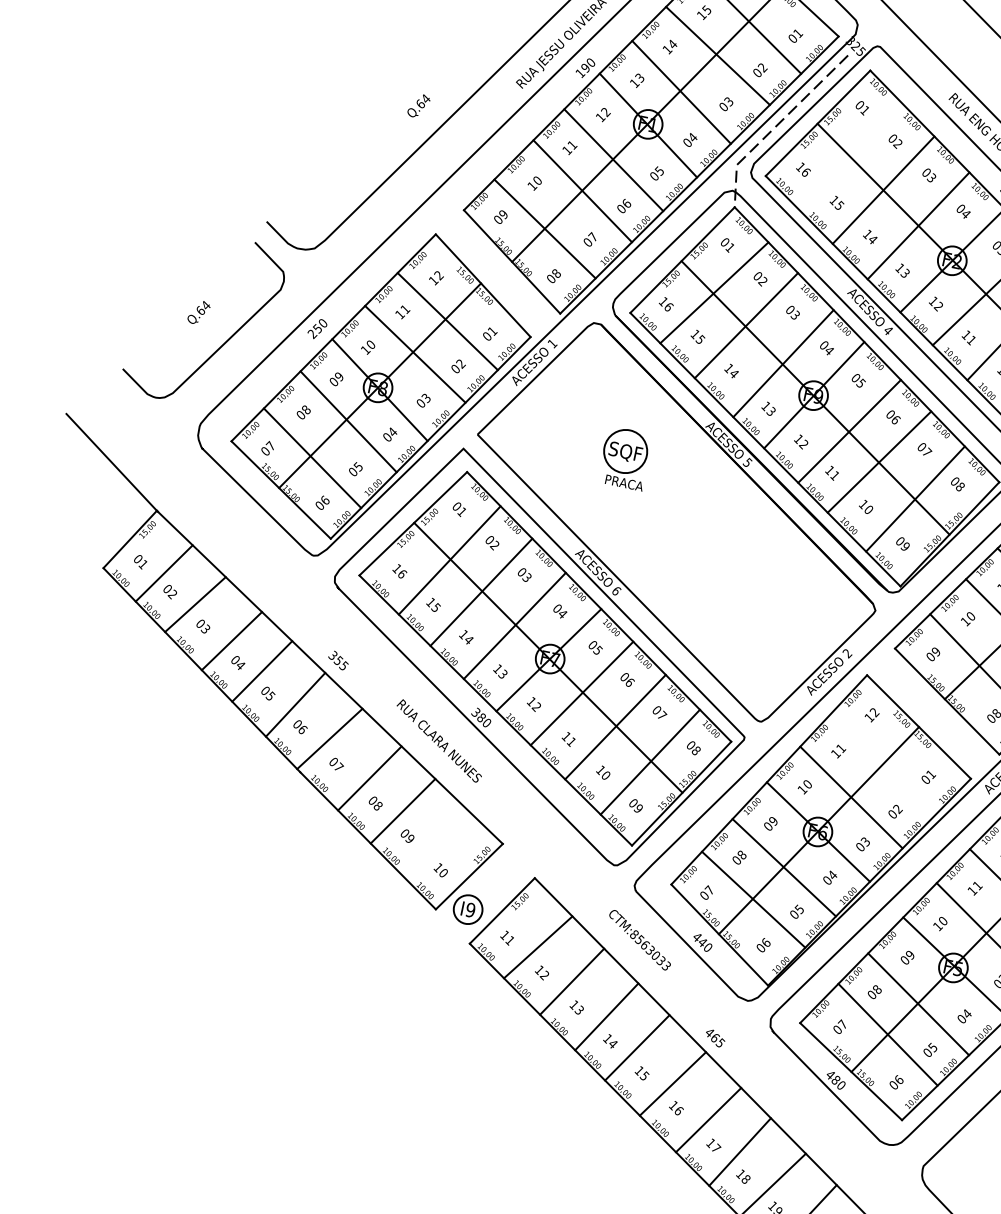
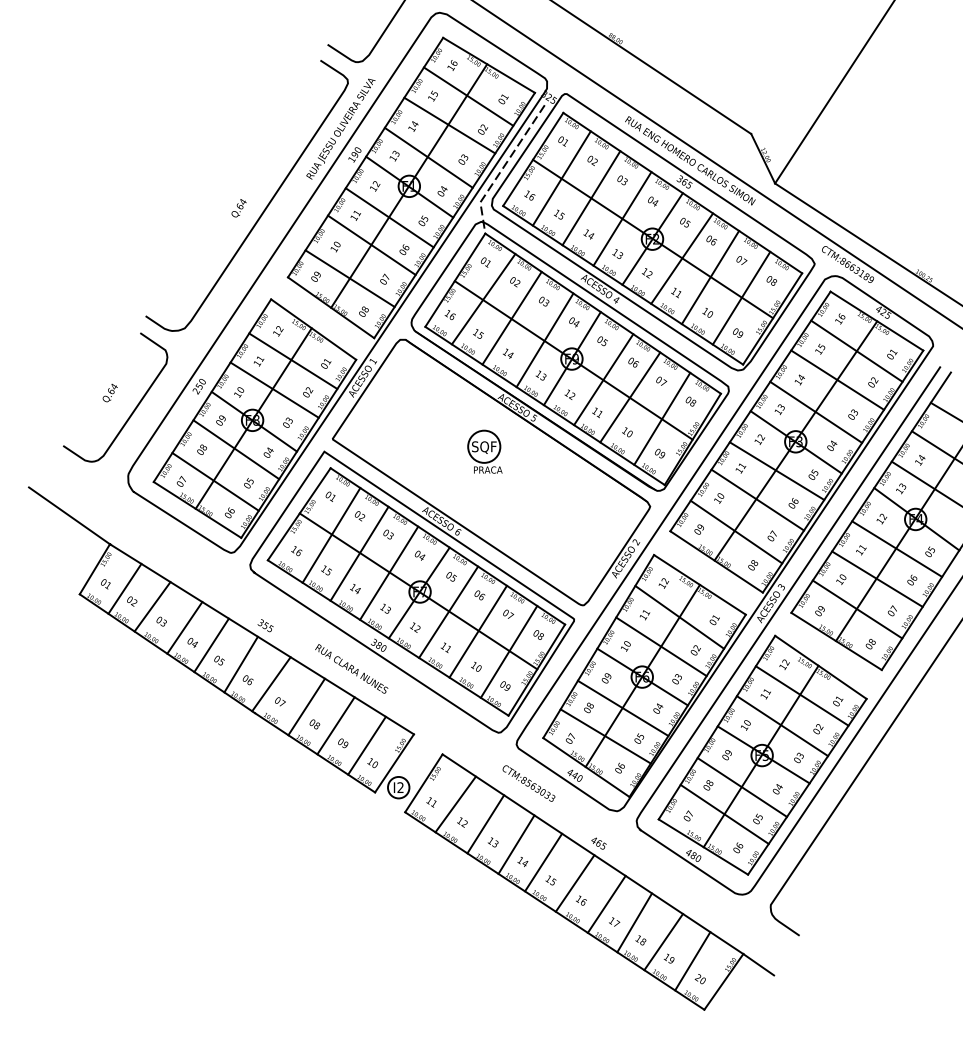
line: (849, 156) -> (561, 178), added
part: (624, 457) -> (484, 451), moved
line: (883, 762) -> (679, 616), added
line: (437, 845) -> (366, 745), added
text: (470, 909) -> (400, 787), I9 -> I2

